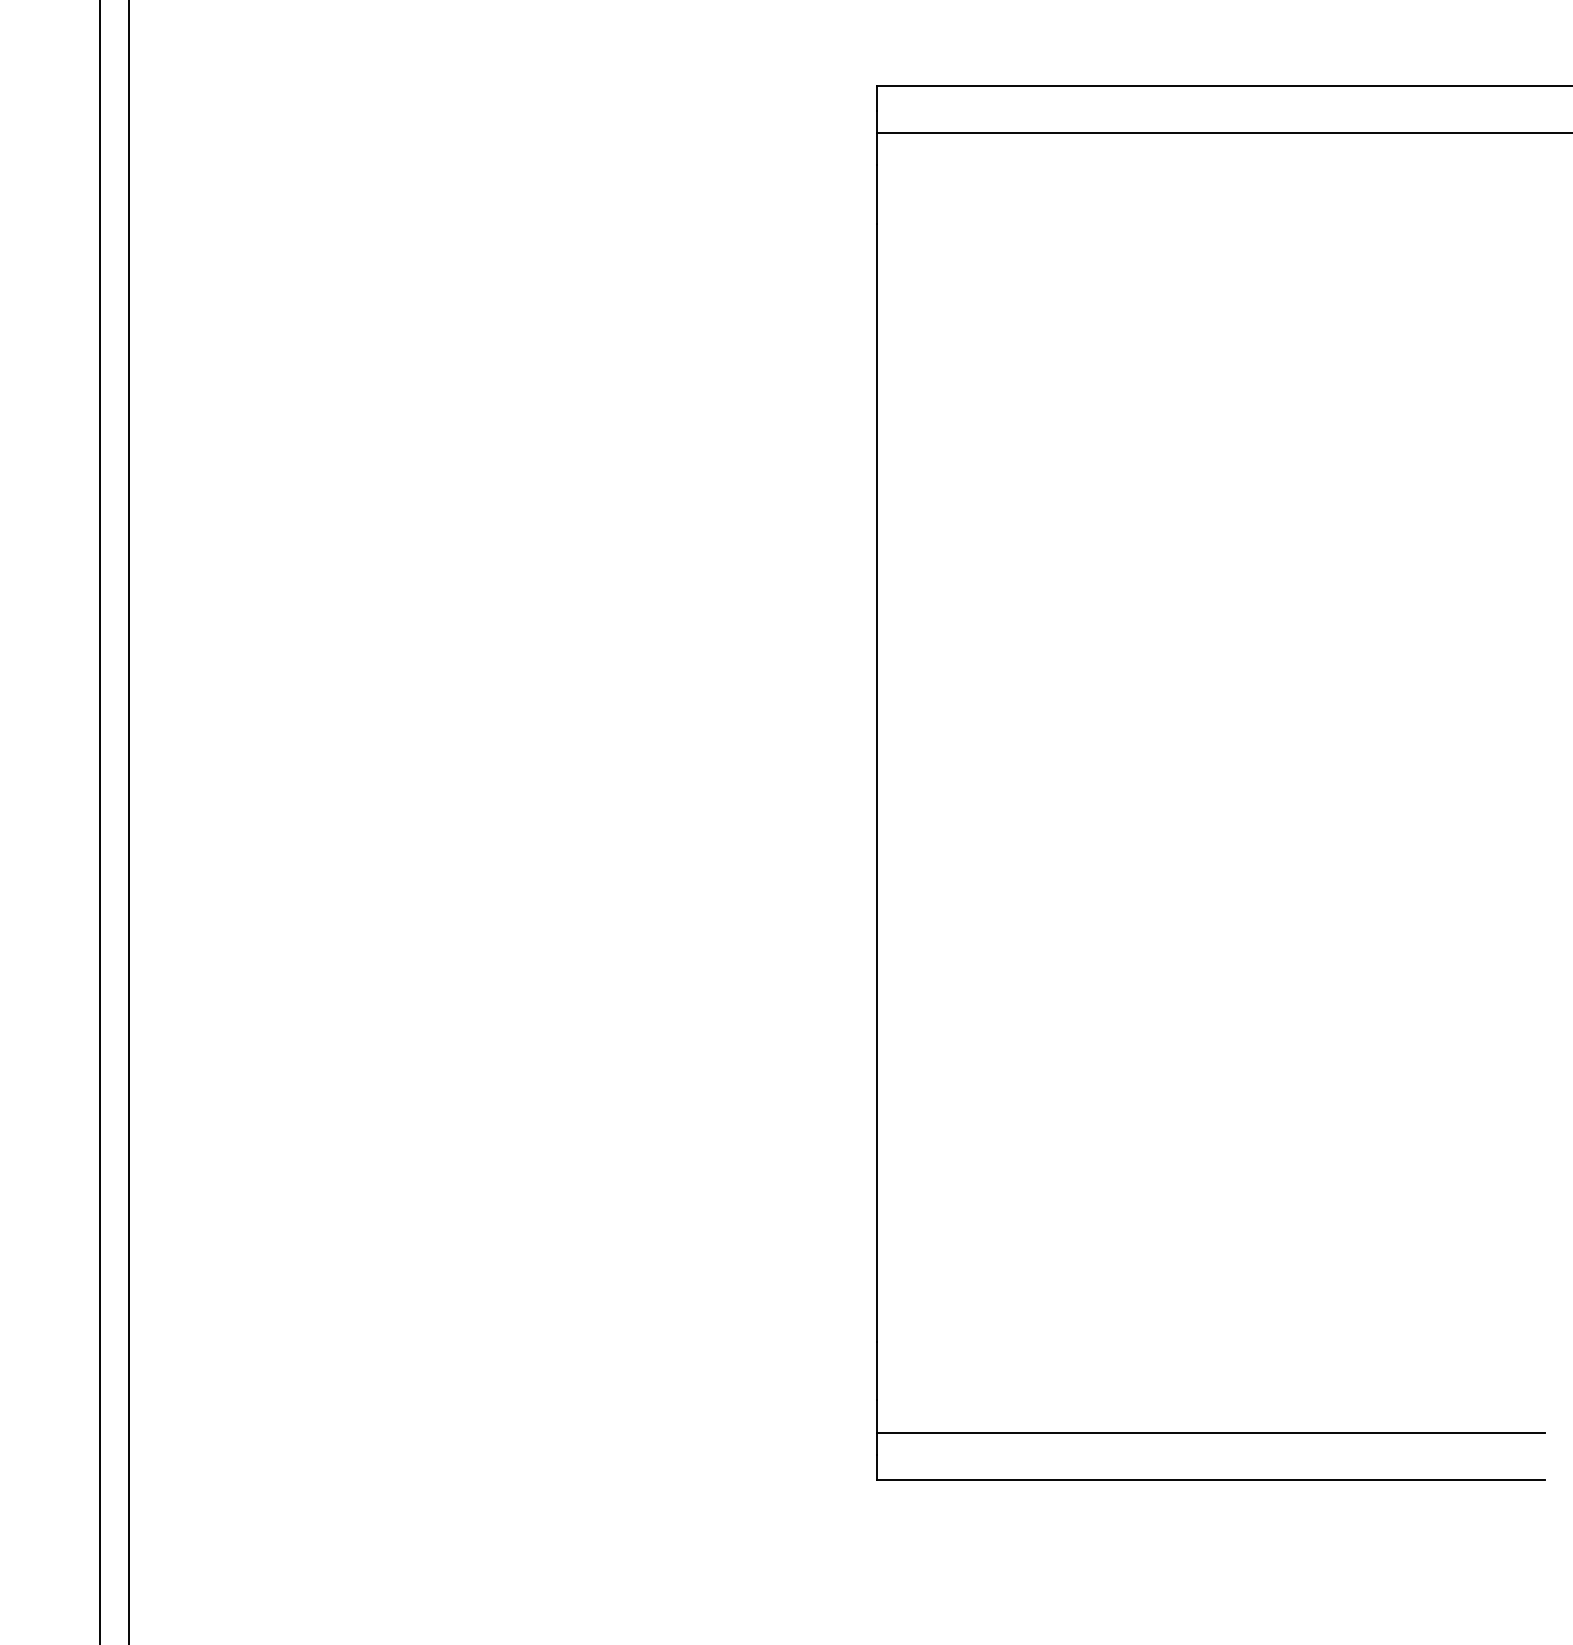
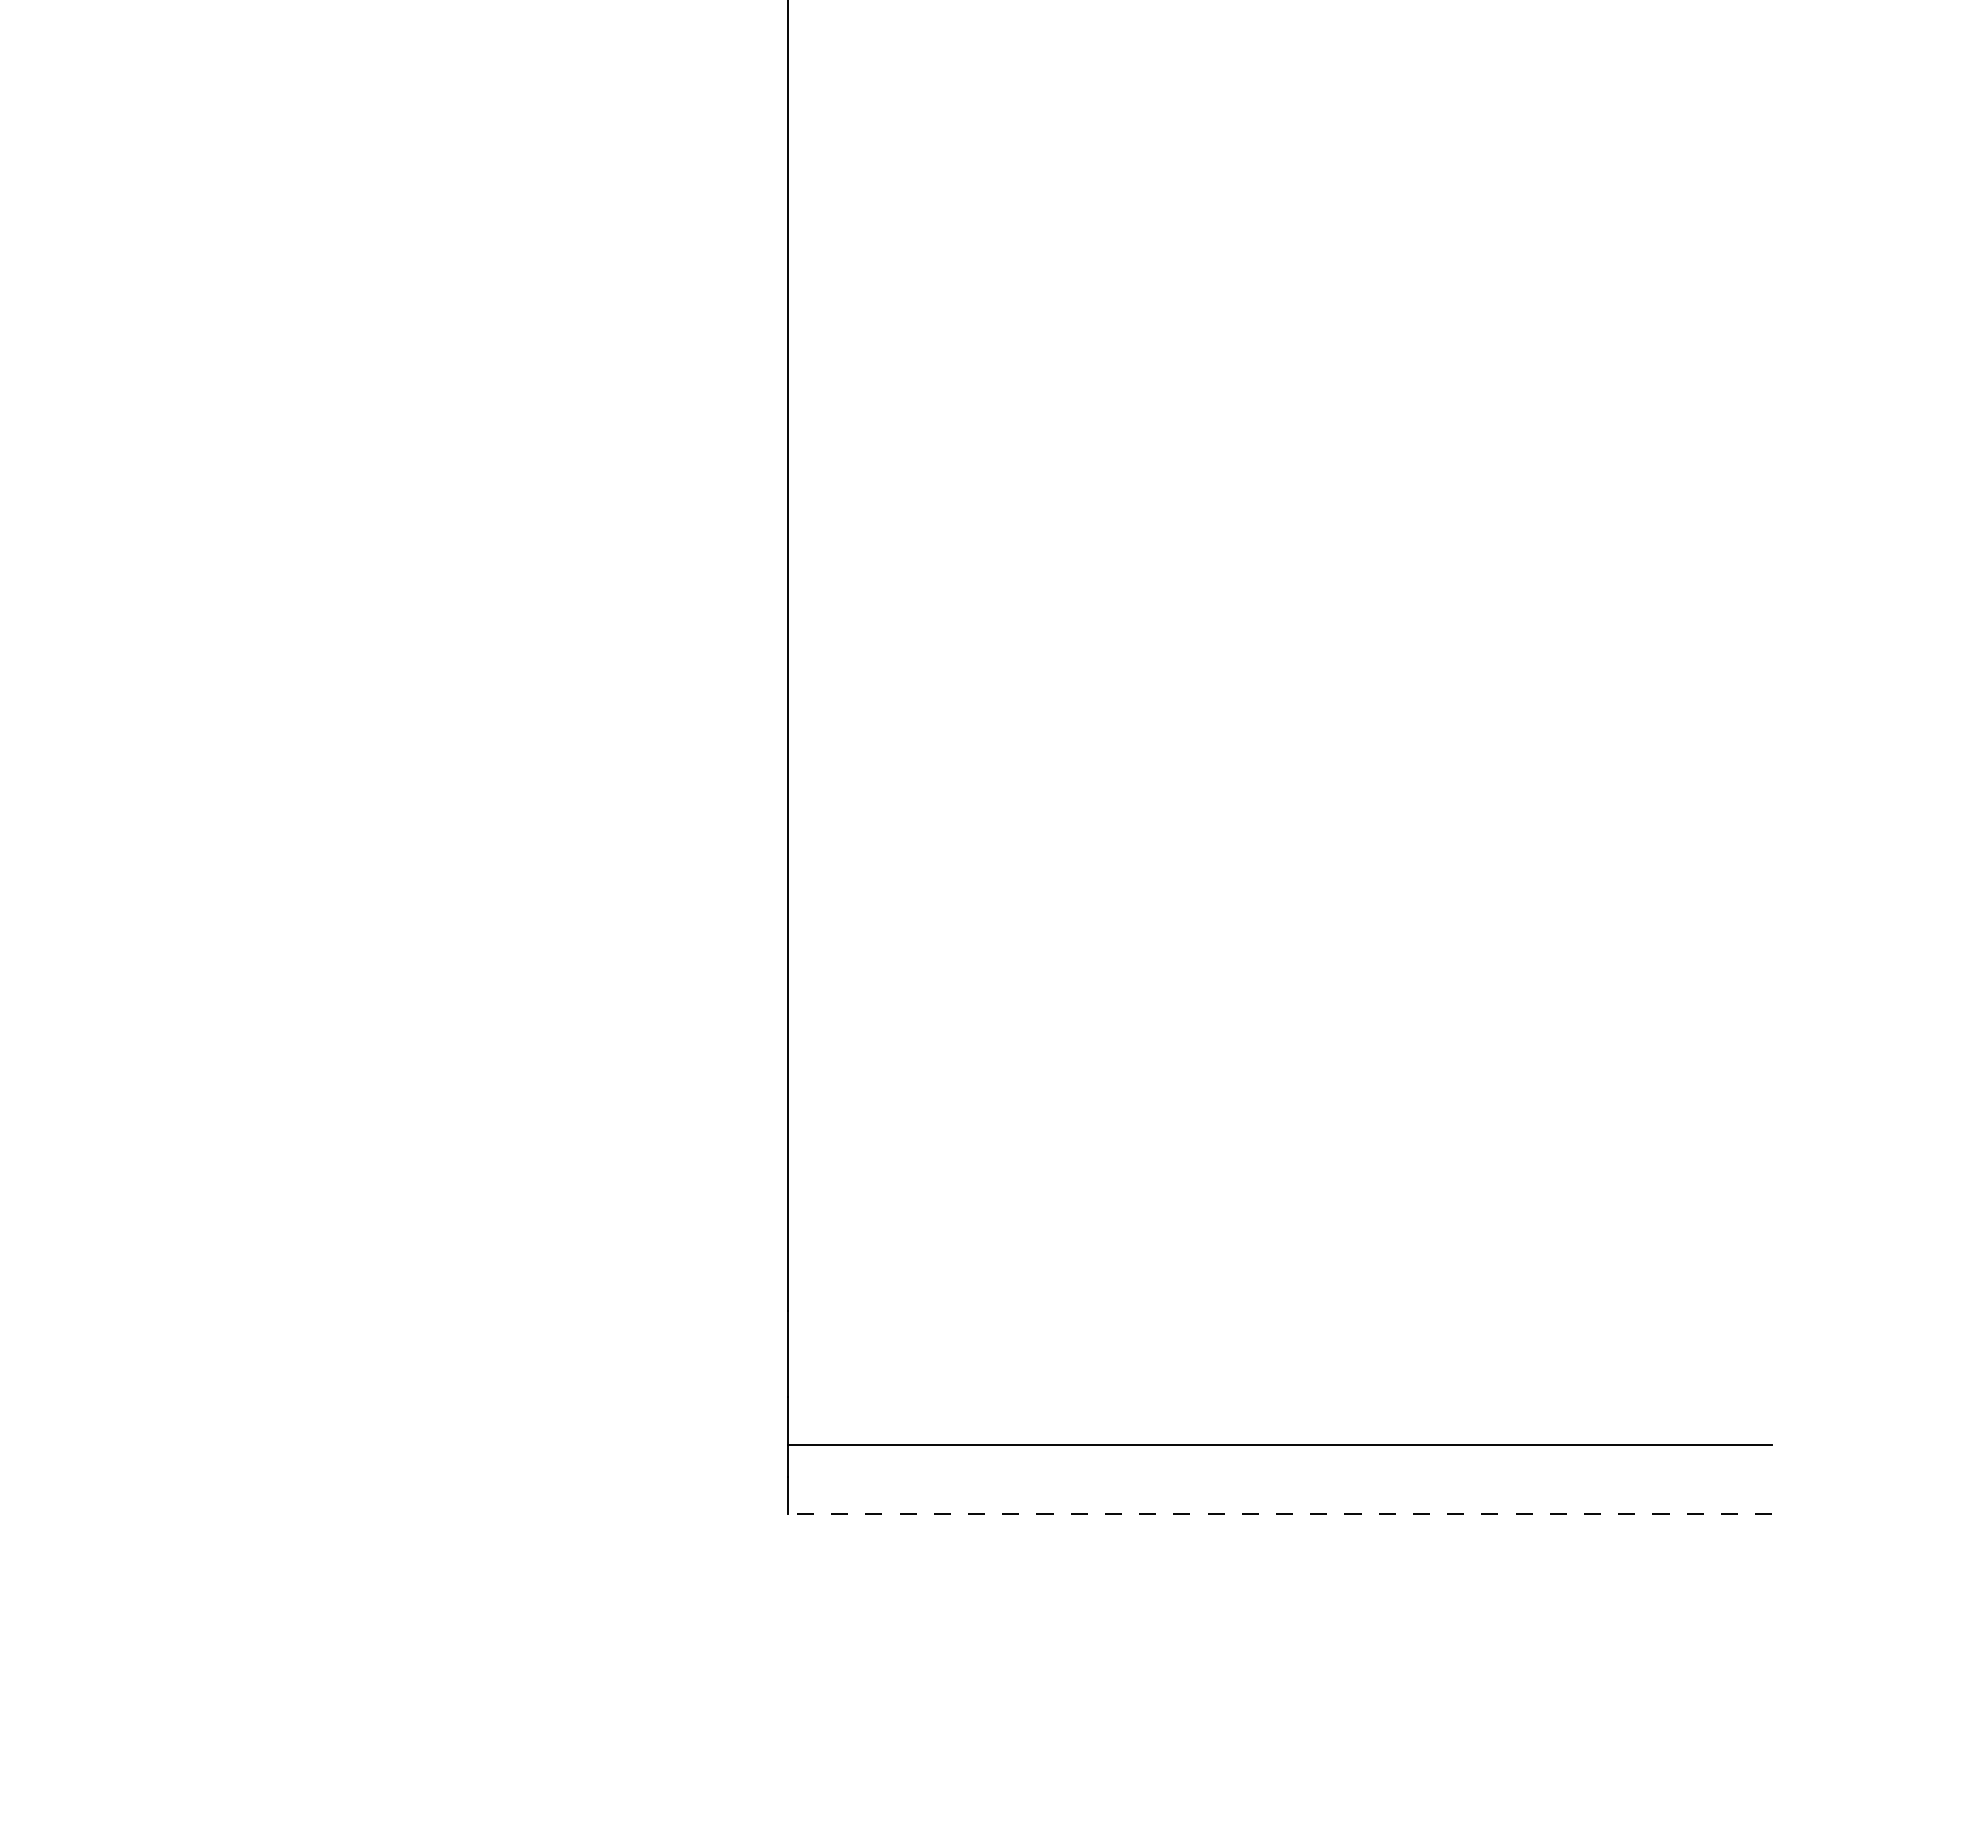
line: (1210, 1479) -> (1279, 1513), solid -> dashed

